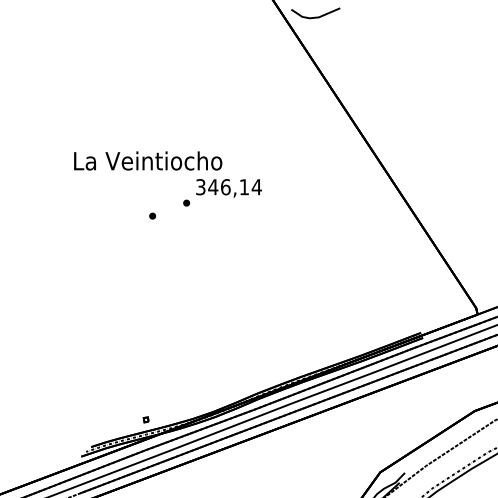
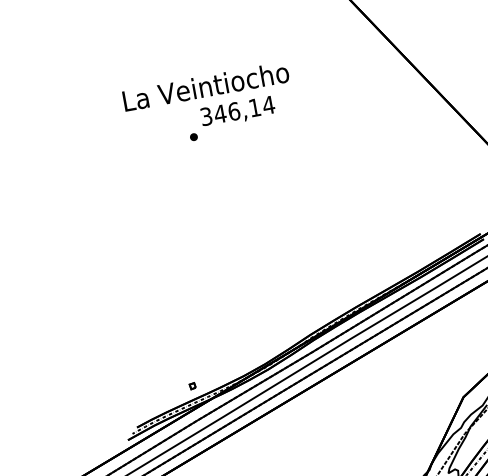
text: (148, 160) -> (206, 85), moved
part: (152, 215) -> (158, 157), removed

